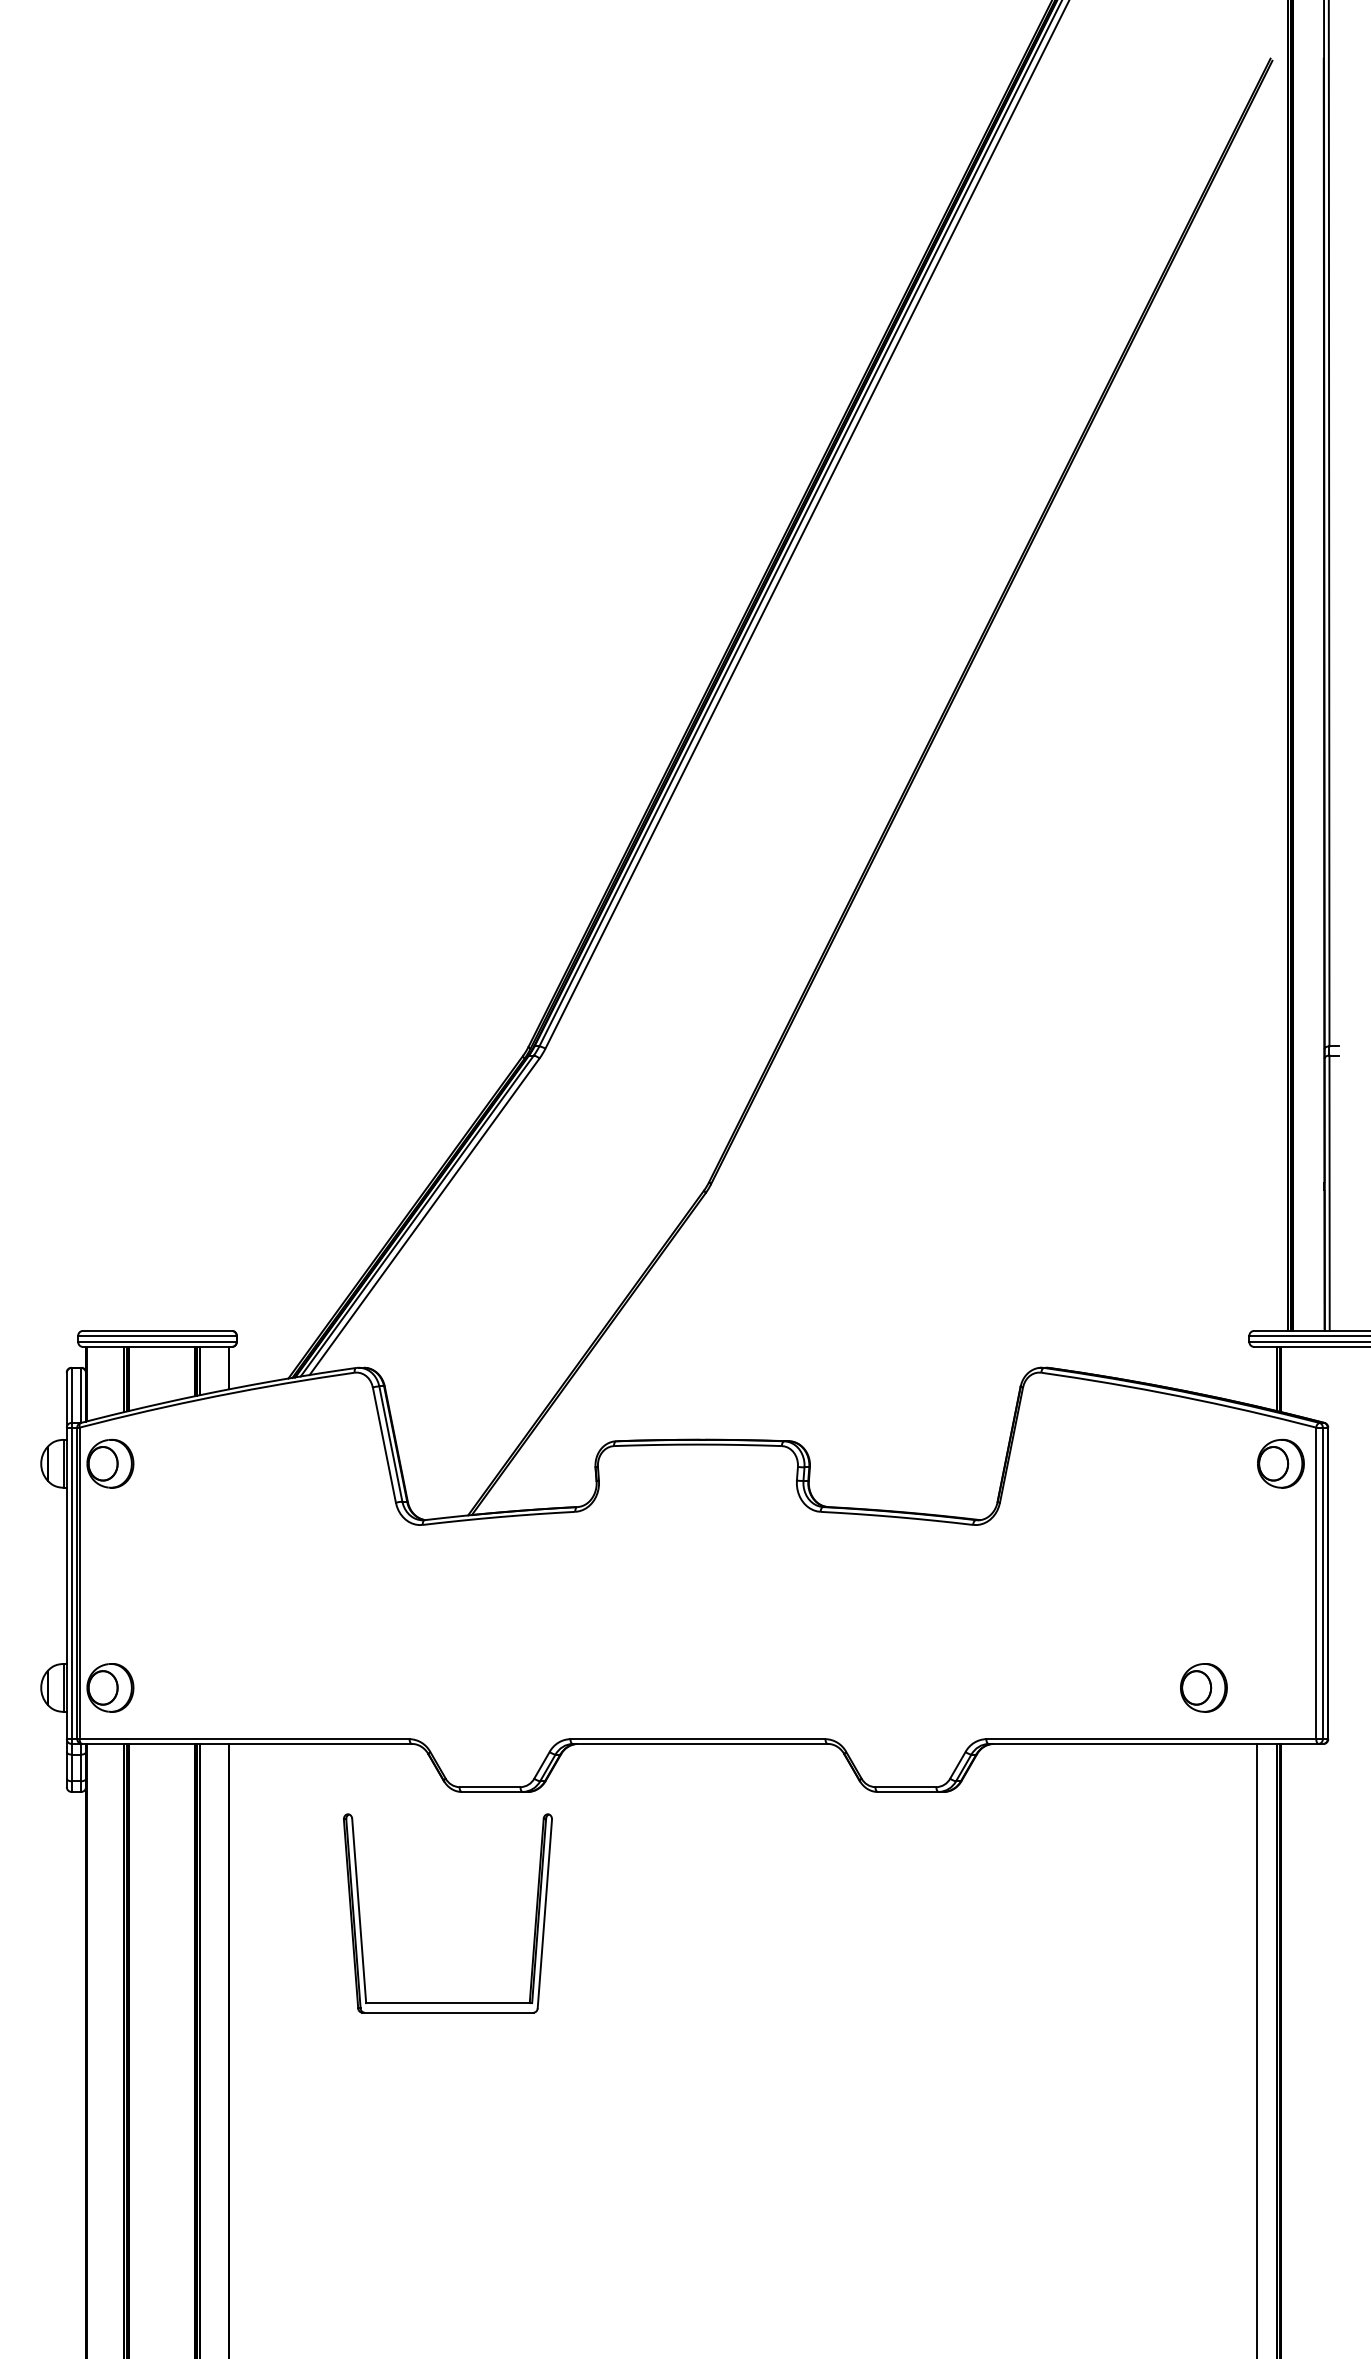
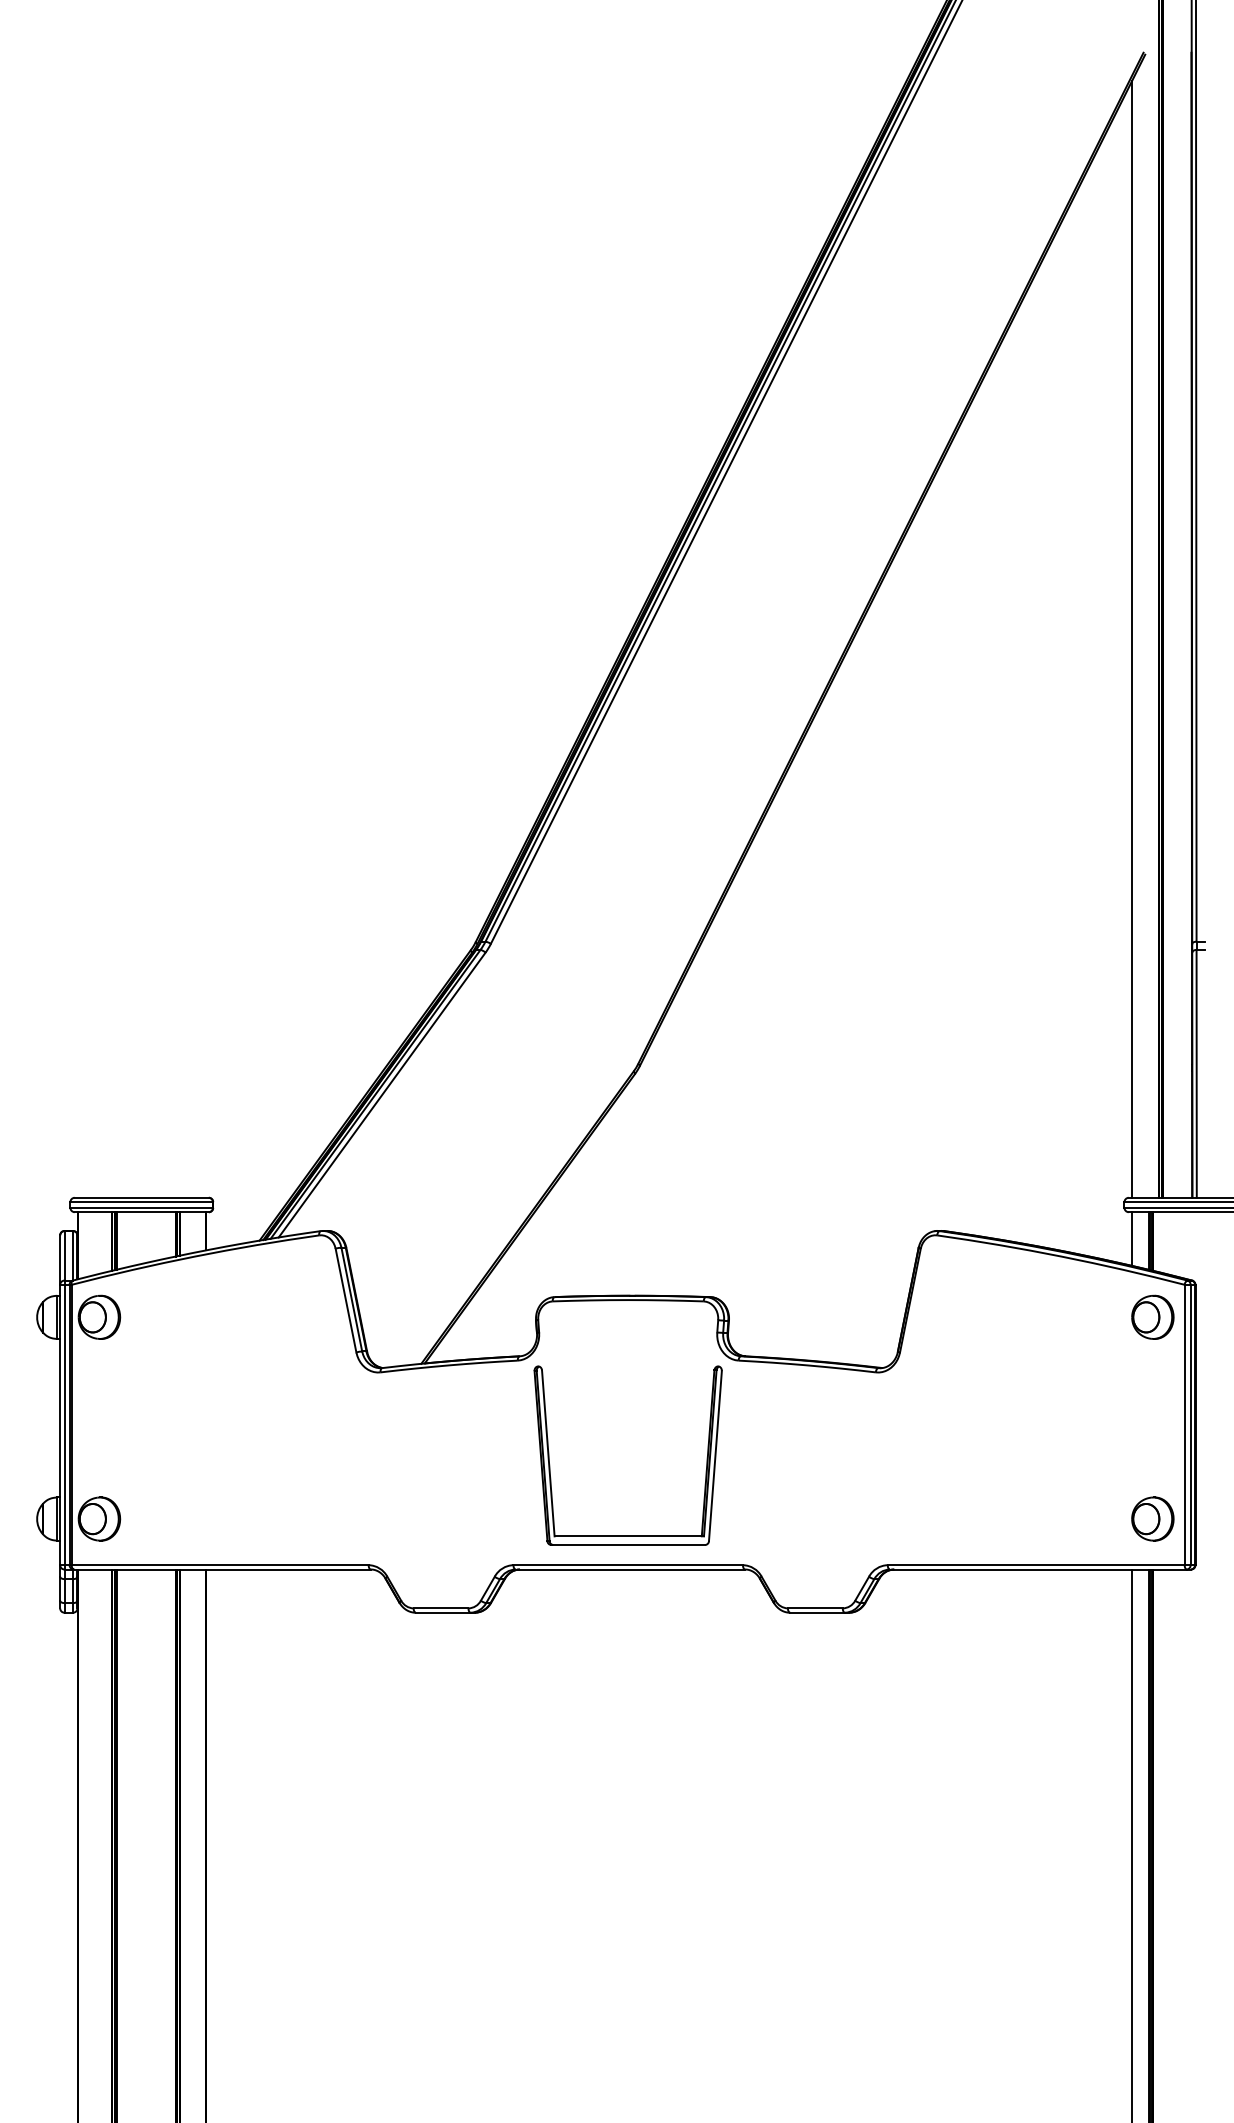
line: (1257, 710) -> (1131, 639), added
line: (1257, 1376) -> (1131, 1238), added
part: (1203, 1687) -> (1152, 1518), moved
part: (361, 1924) -> (550, 1465), moved

